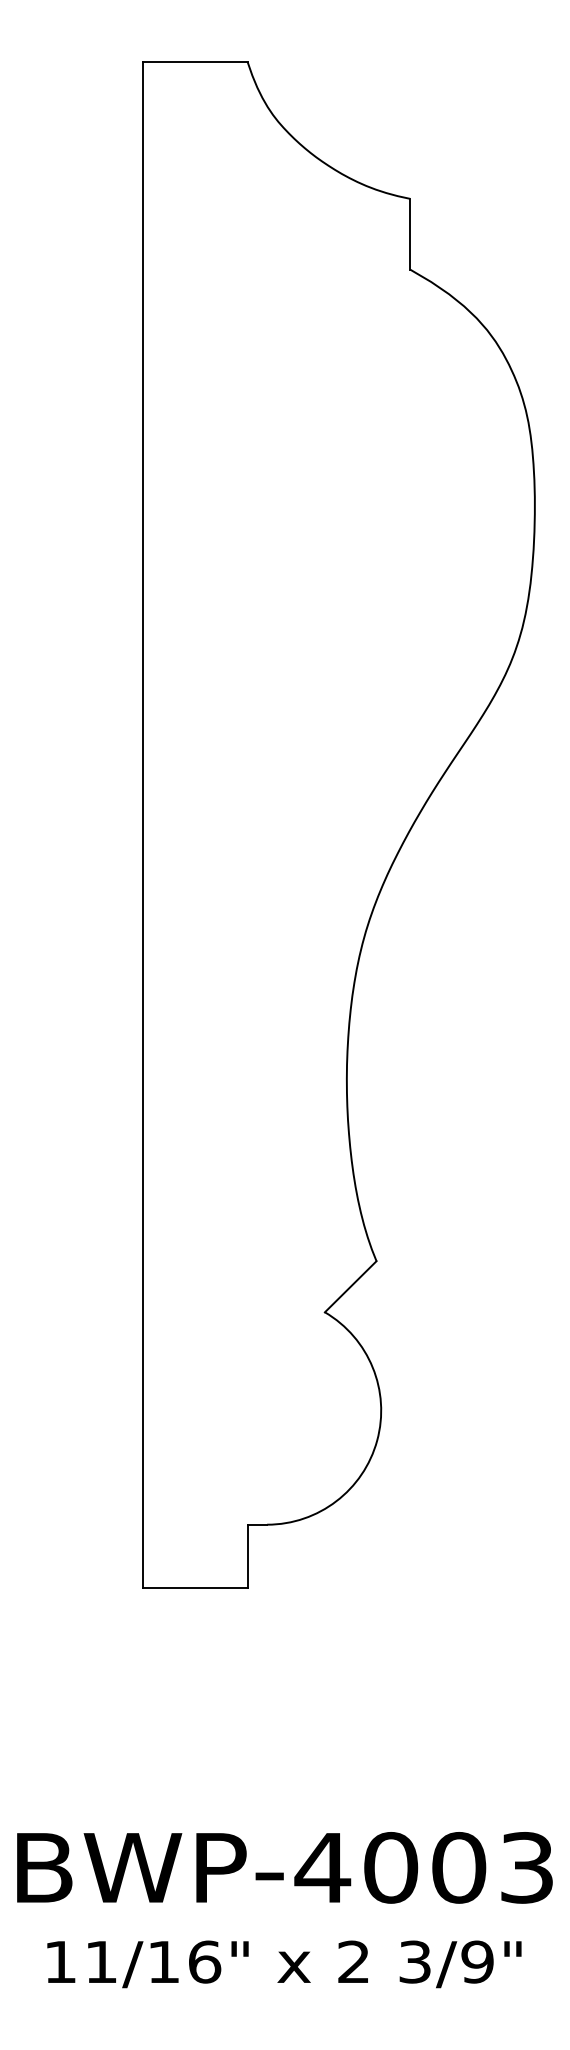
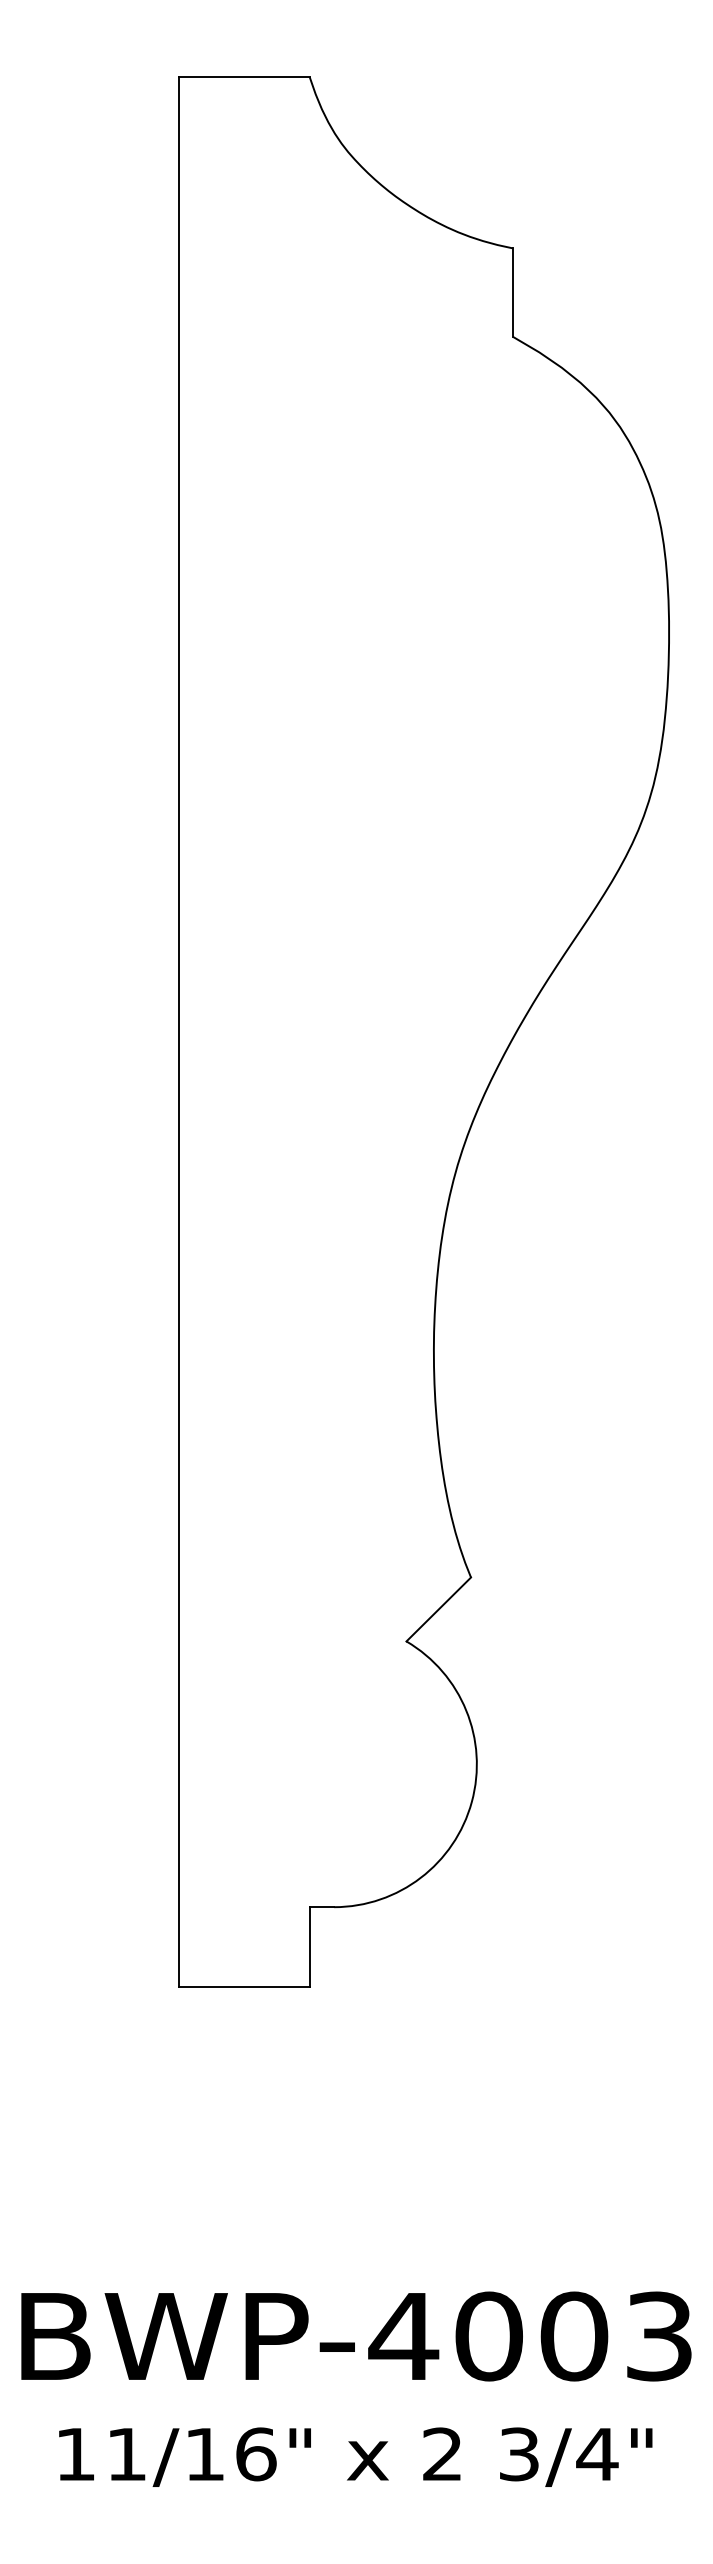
text: (477, 1962) -> (597, 2454), 3/9" -> 3/4"

